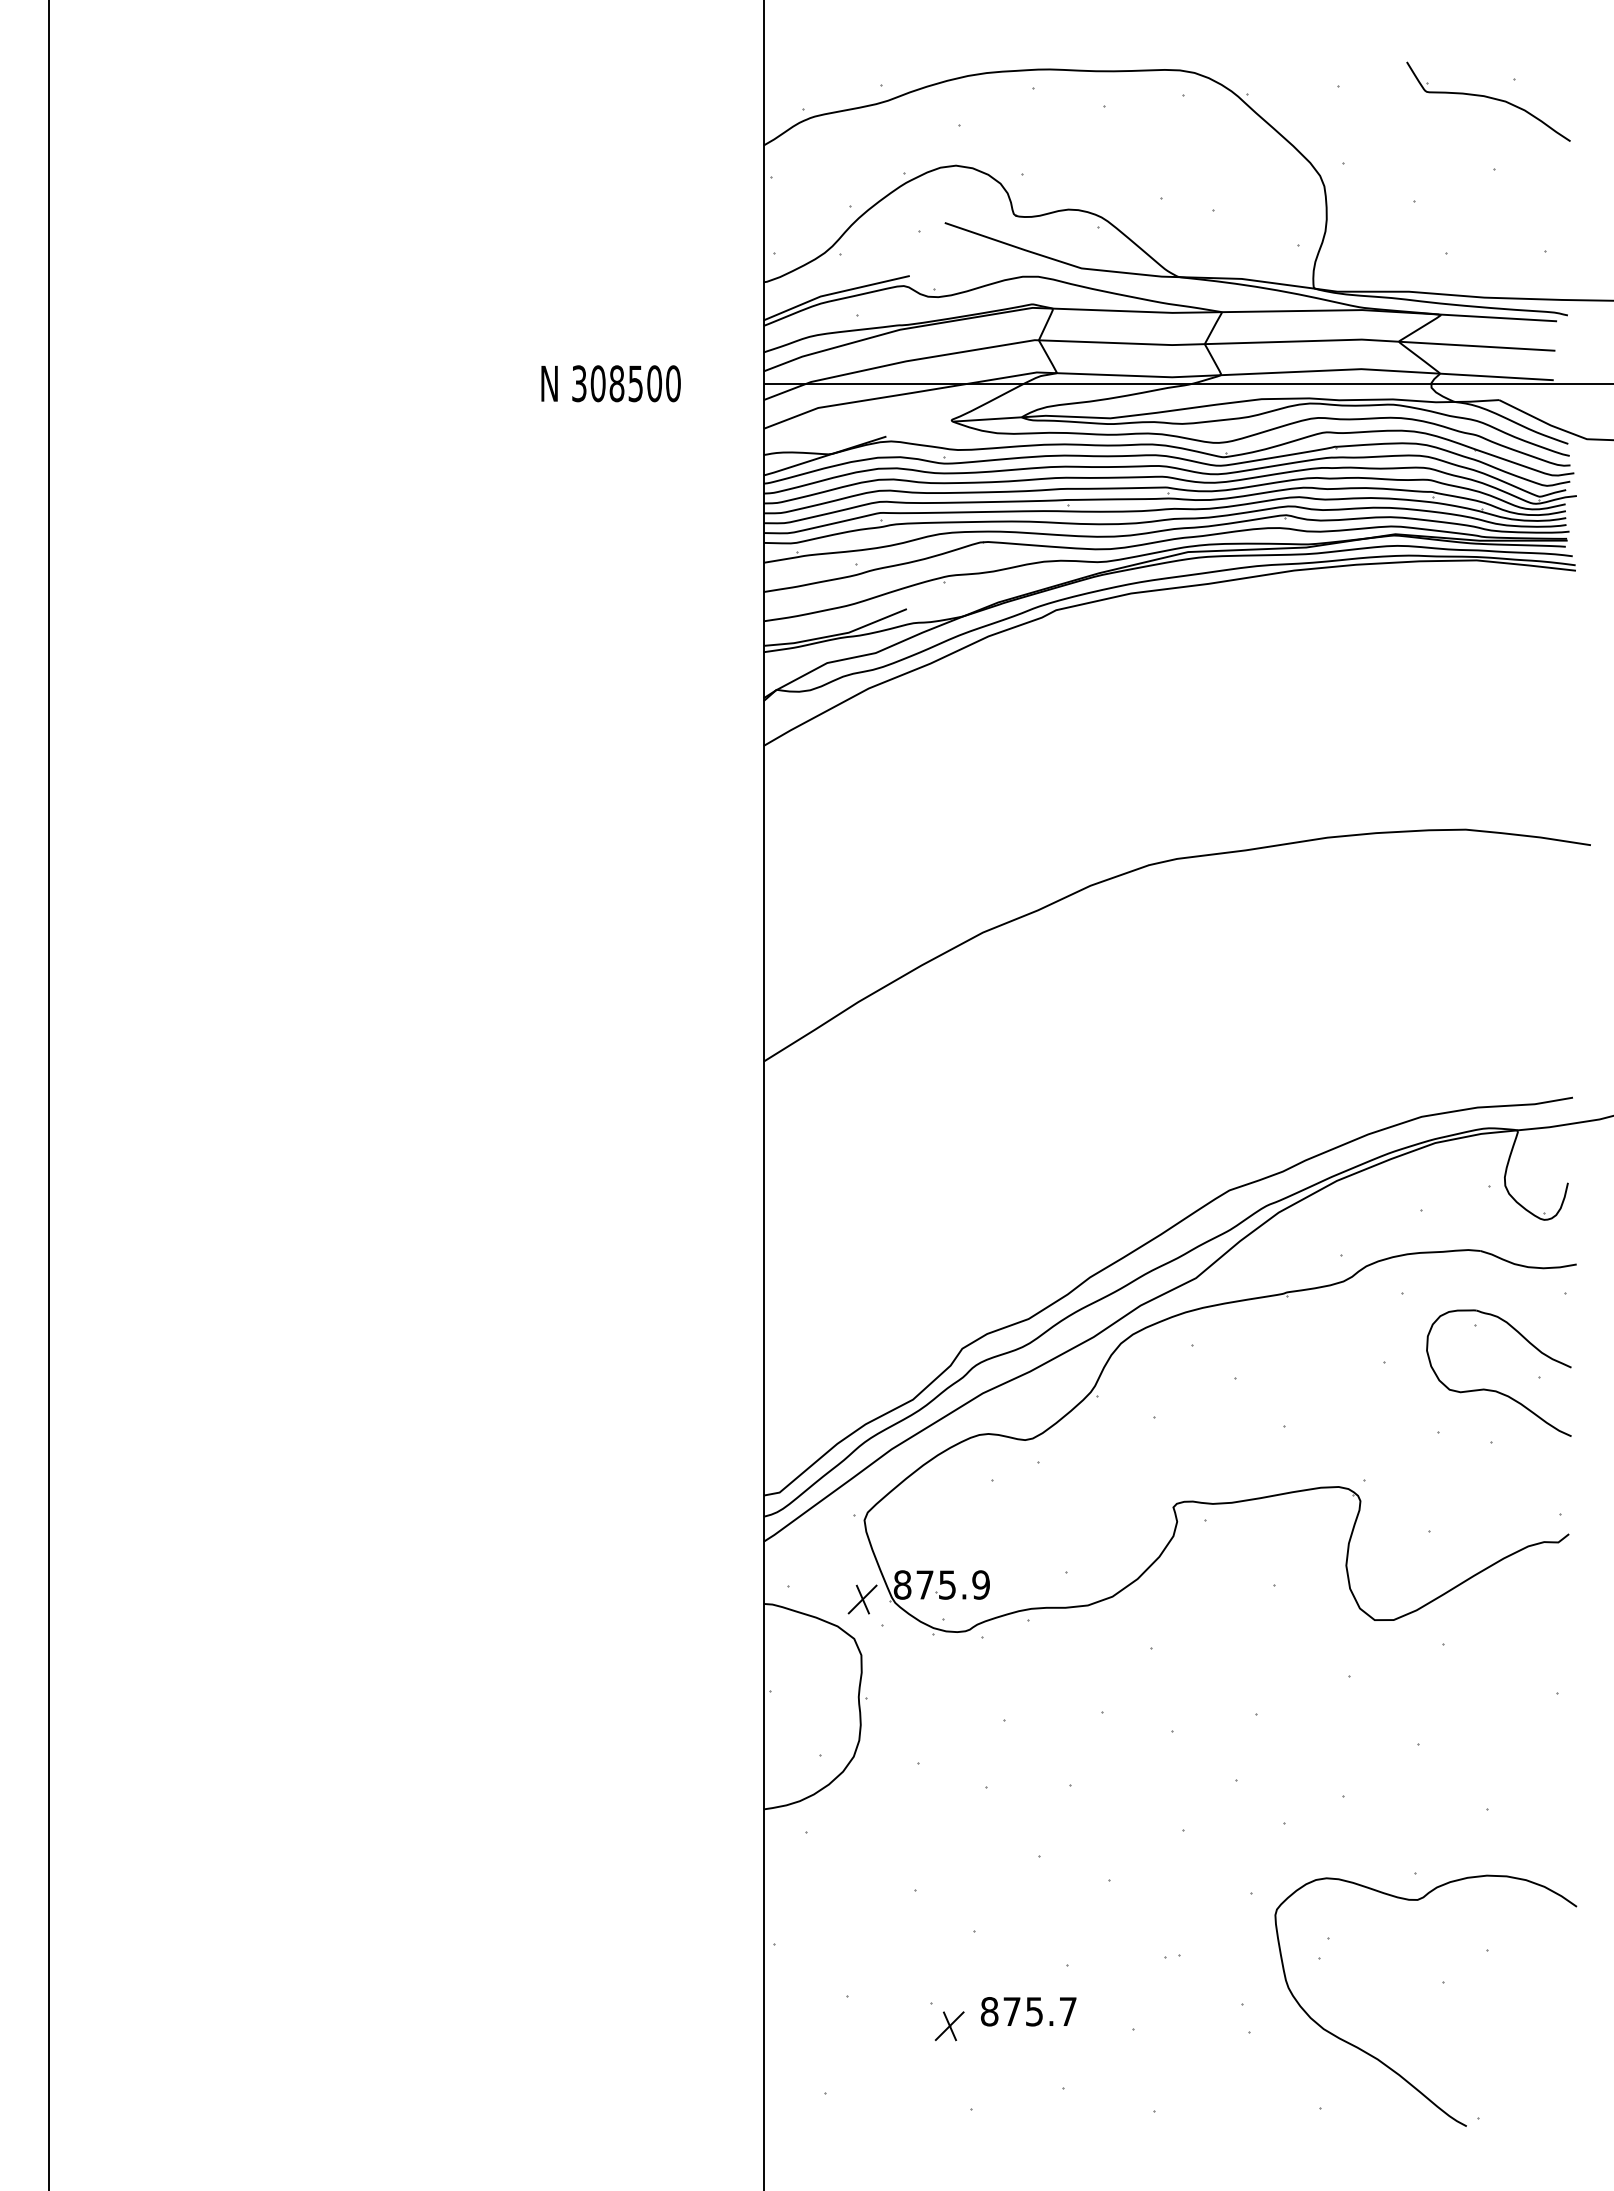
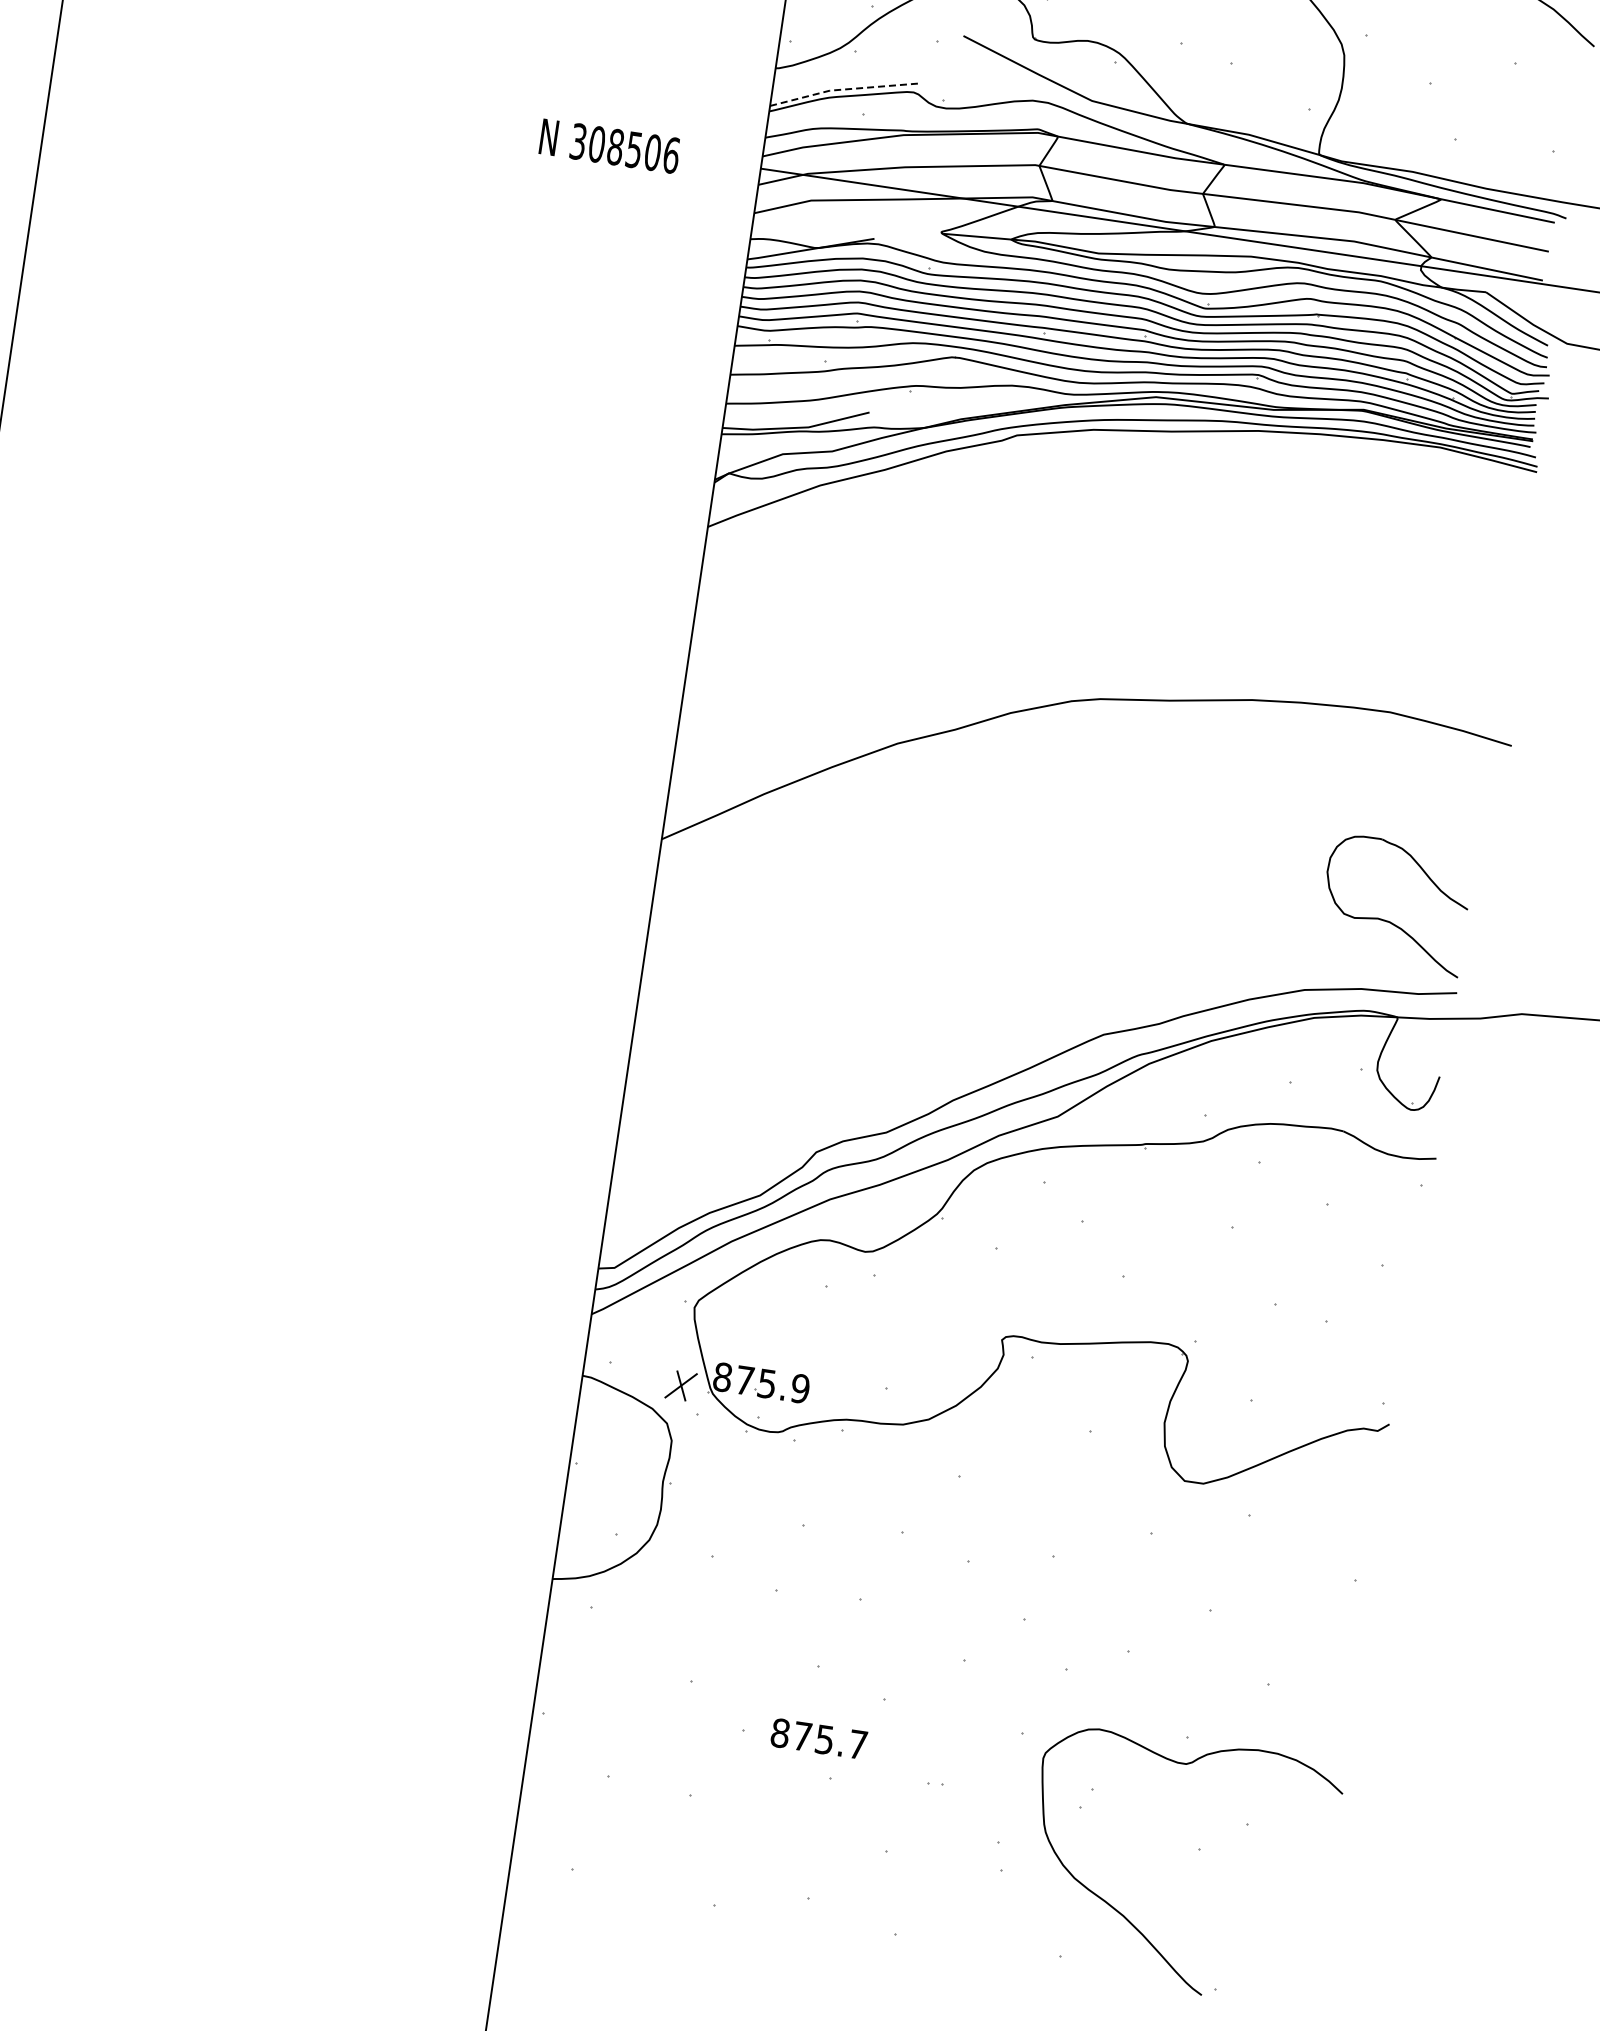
line: (835, 293) -> (845, 89), solid -> dashed
text: (673, 383) -> (671, 155), 308500 -> 308506
part: (1492, 1389) -> (1386, 919), moved
text: (1028, 2011) -> (818, 1738), moved
part: (949, 2026) -> (704, 1820), removed

